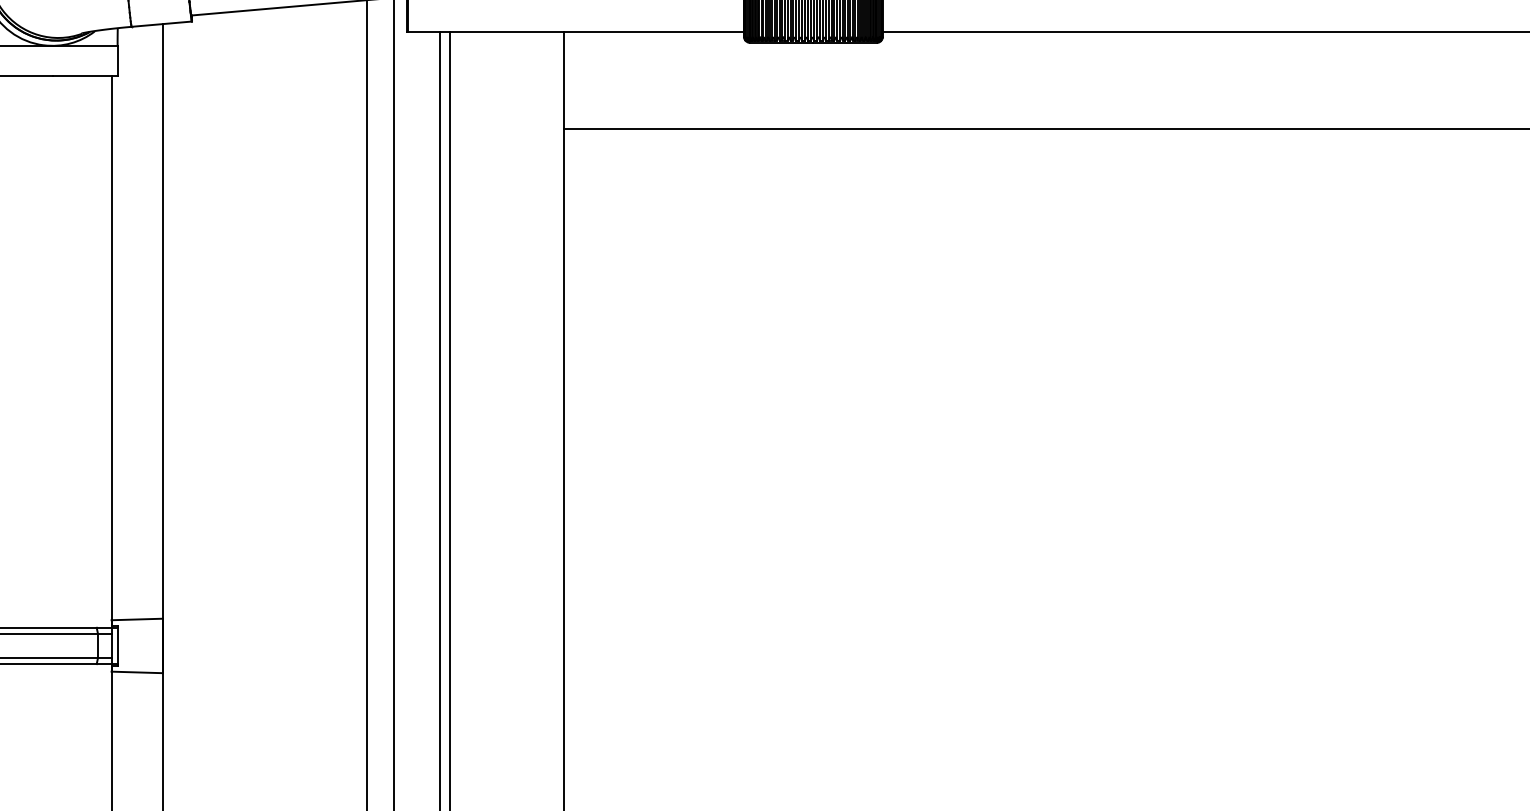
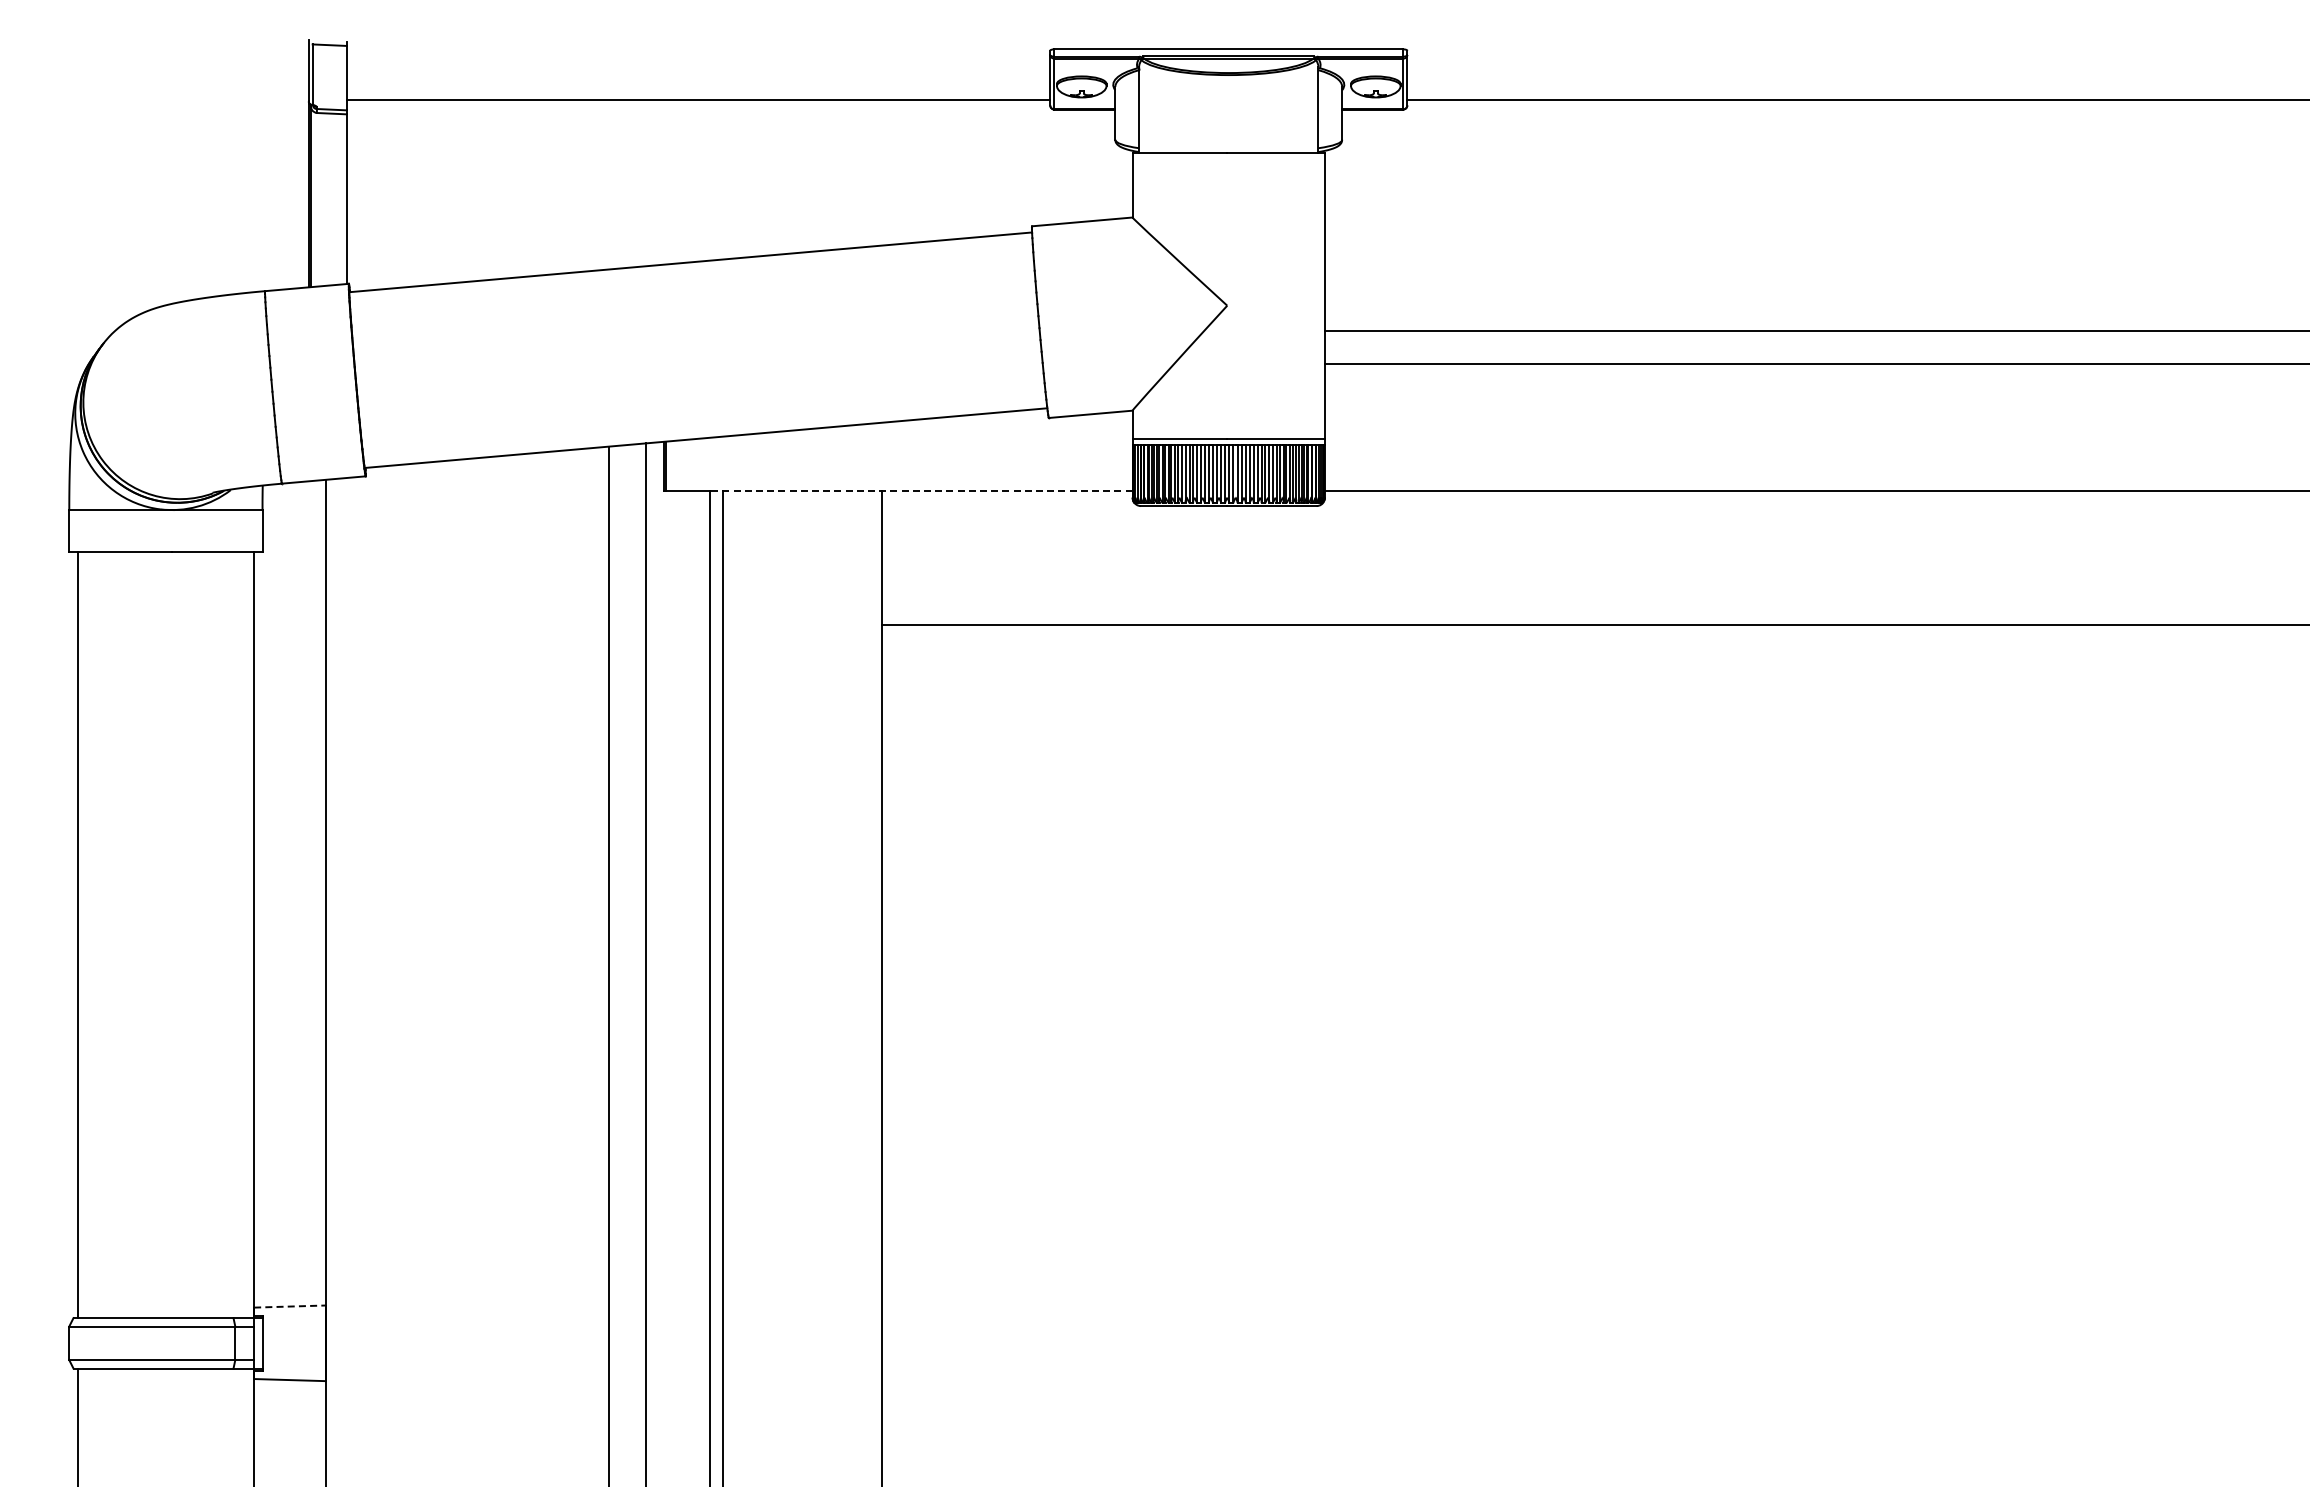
line: (591, 31) -> (920, 490), solid -> dashed
line: (137, 619) -> (289, 1306), solid -> dashed

